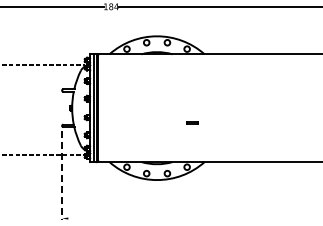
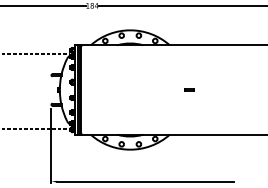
part: (192, 122) -> (189, 89), moved
line: (62, 175) -> (51, 145), dashed -> solid
line: (174, 218) -> (144, 181), added

